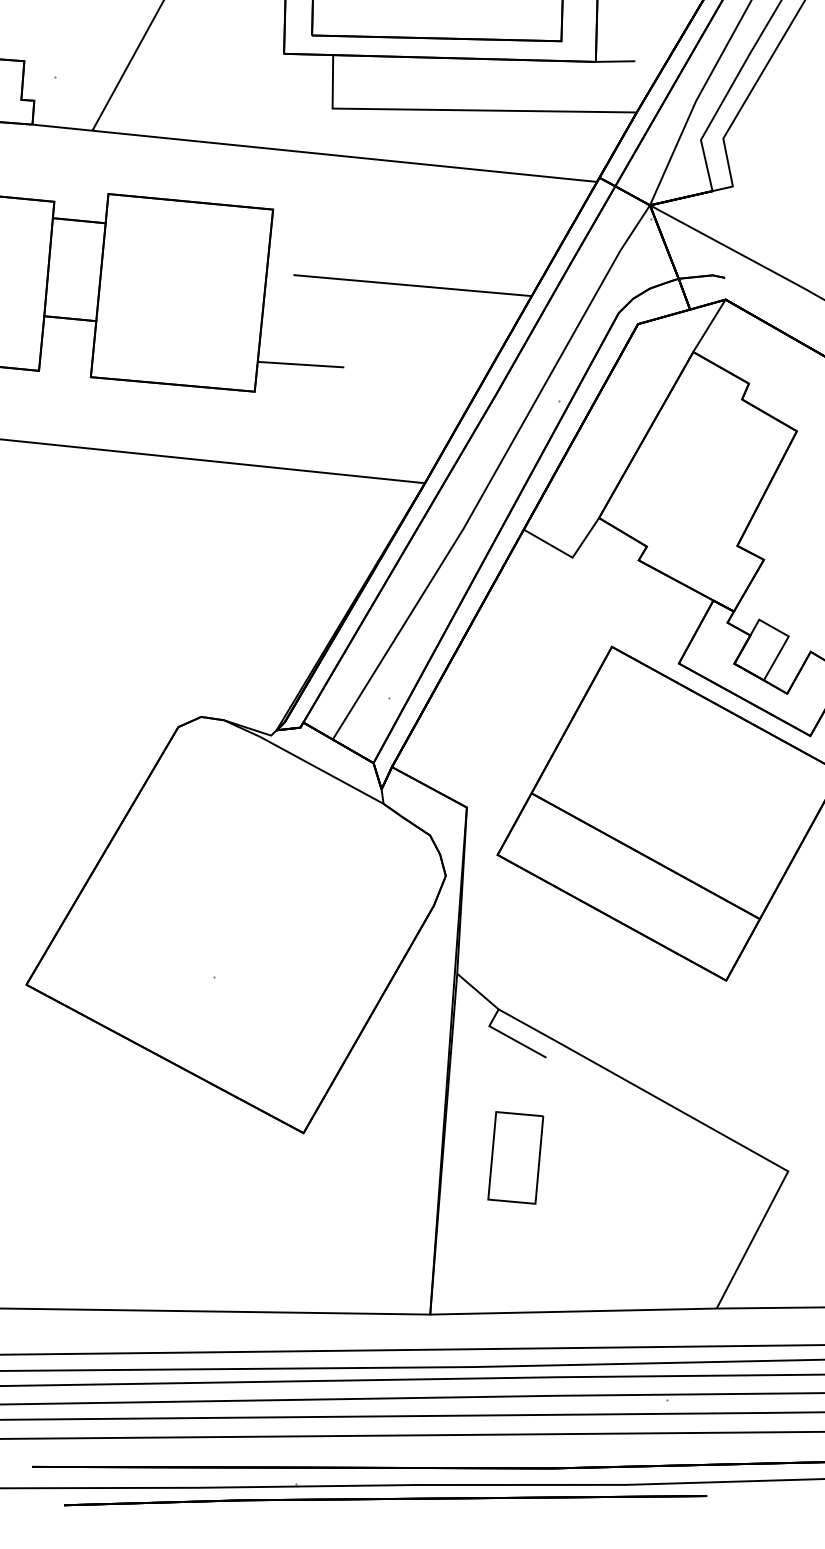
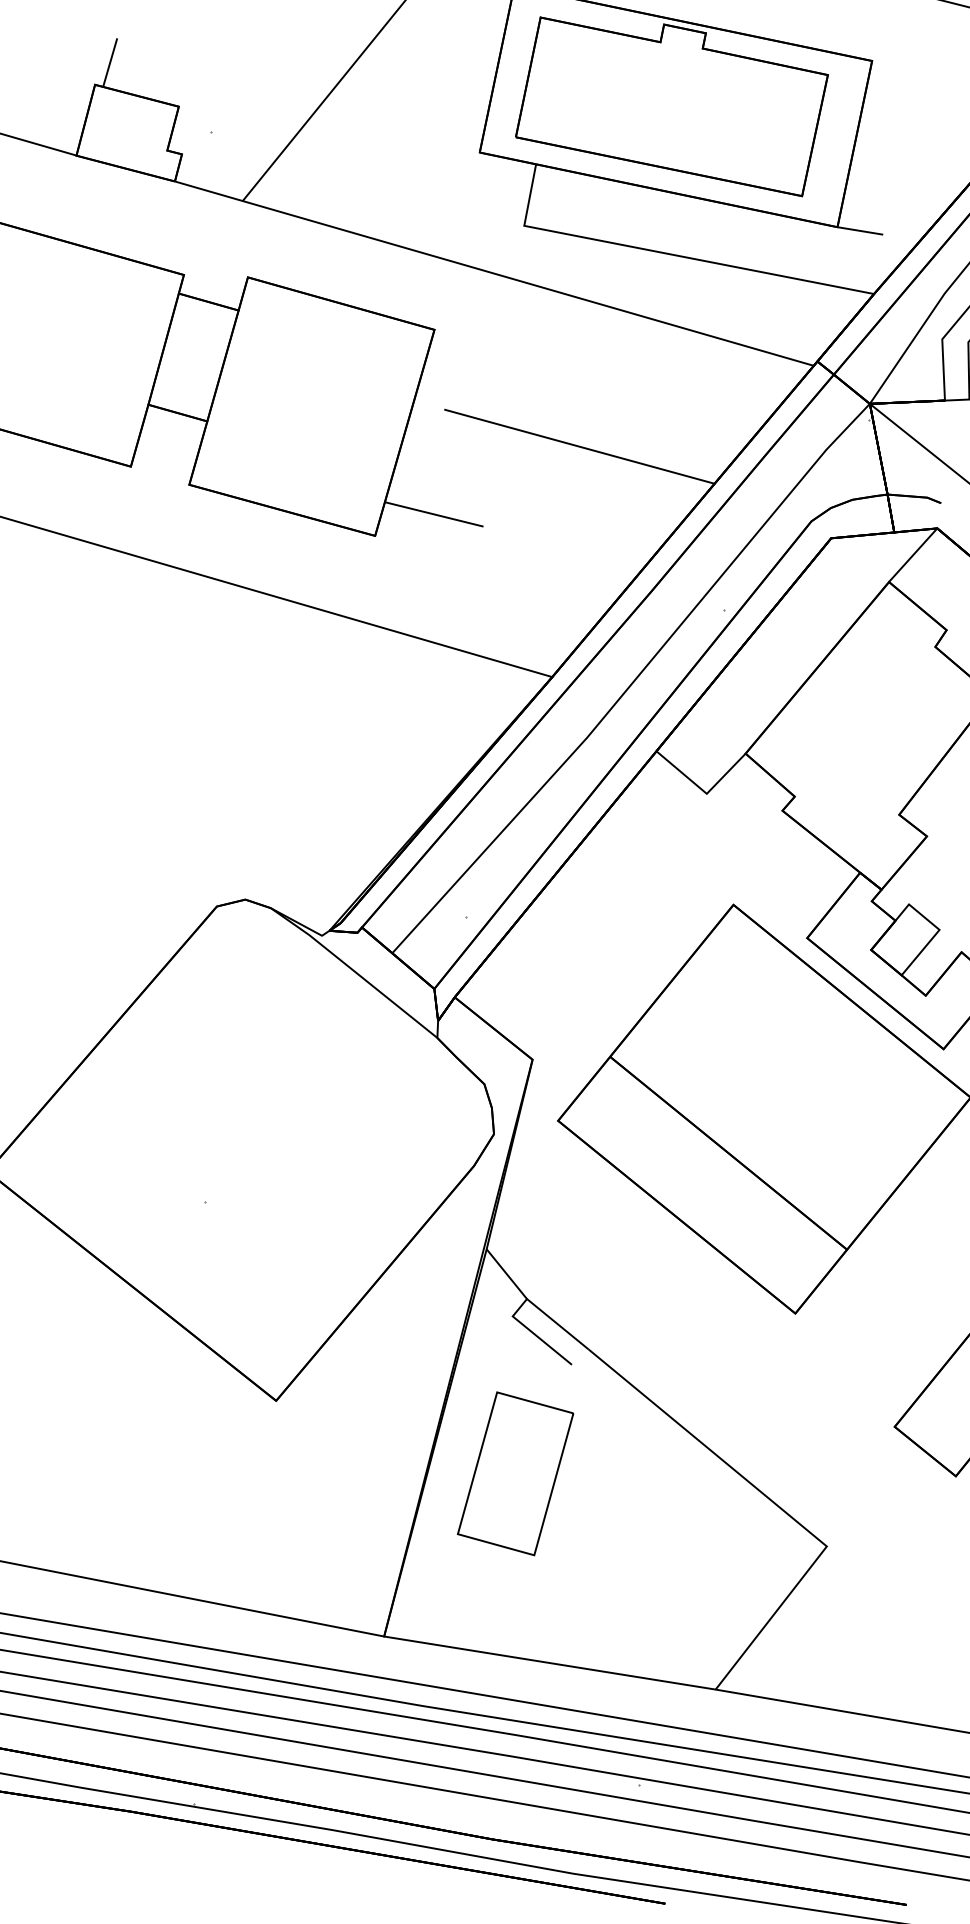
part: (515, 1157) -> (515, 1473), size x1.43

